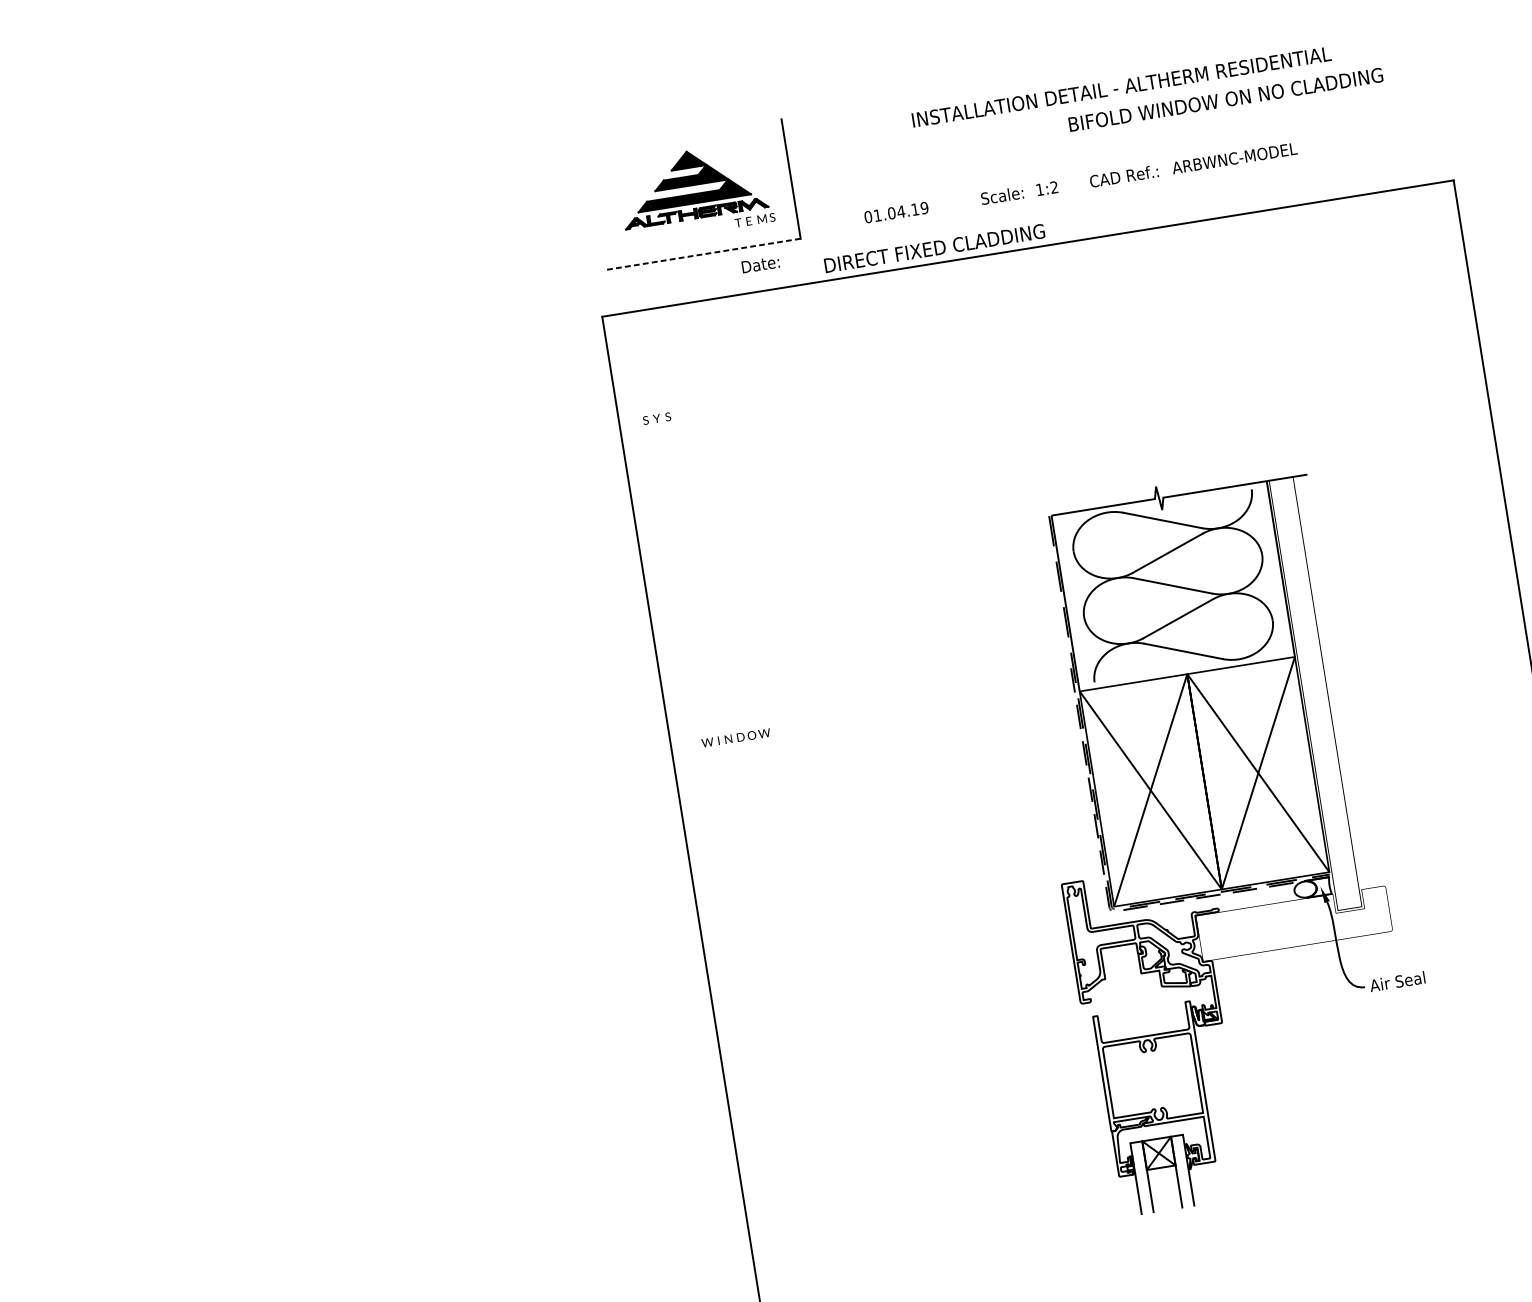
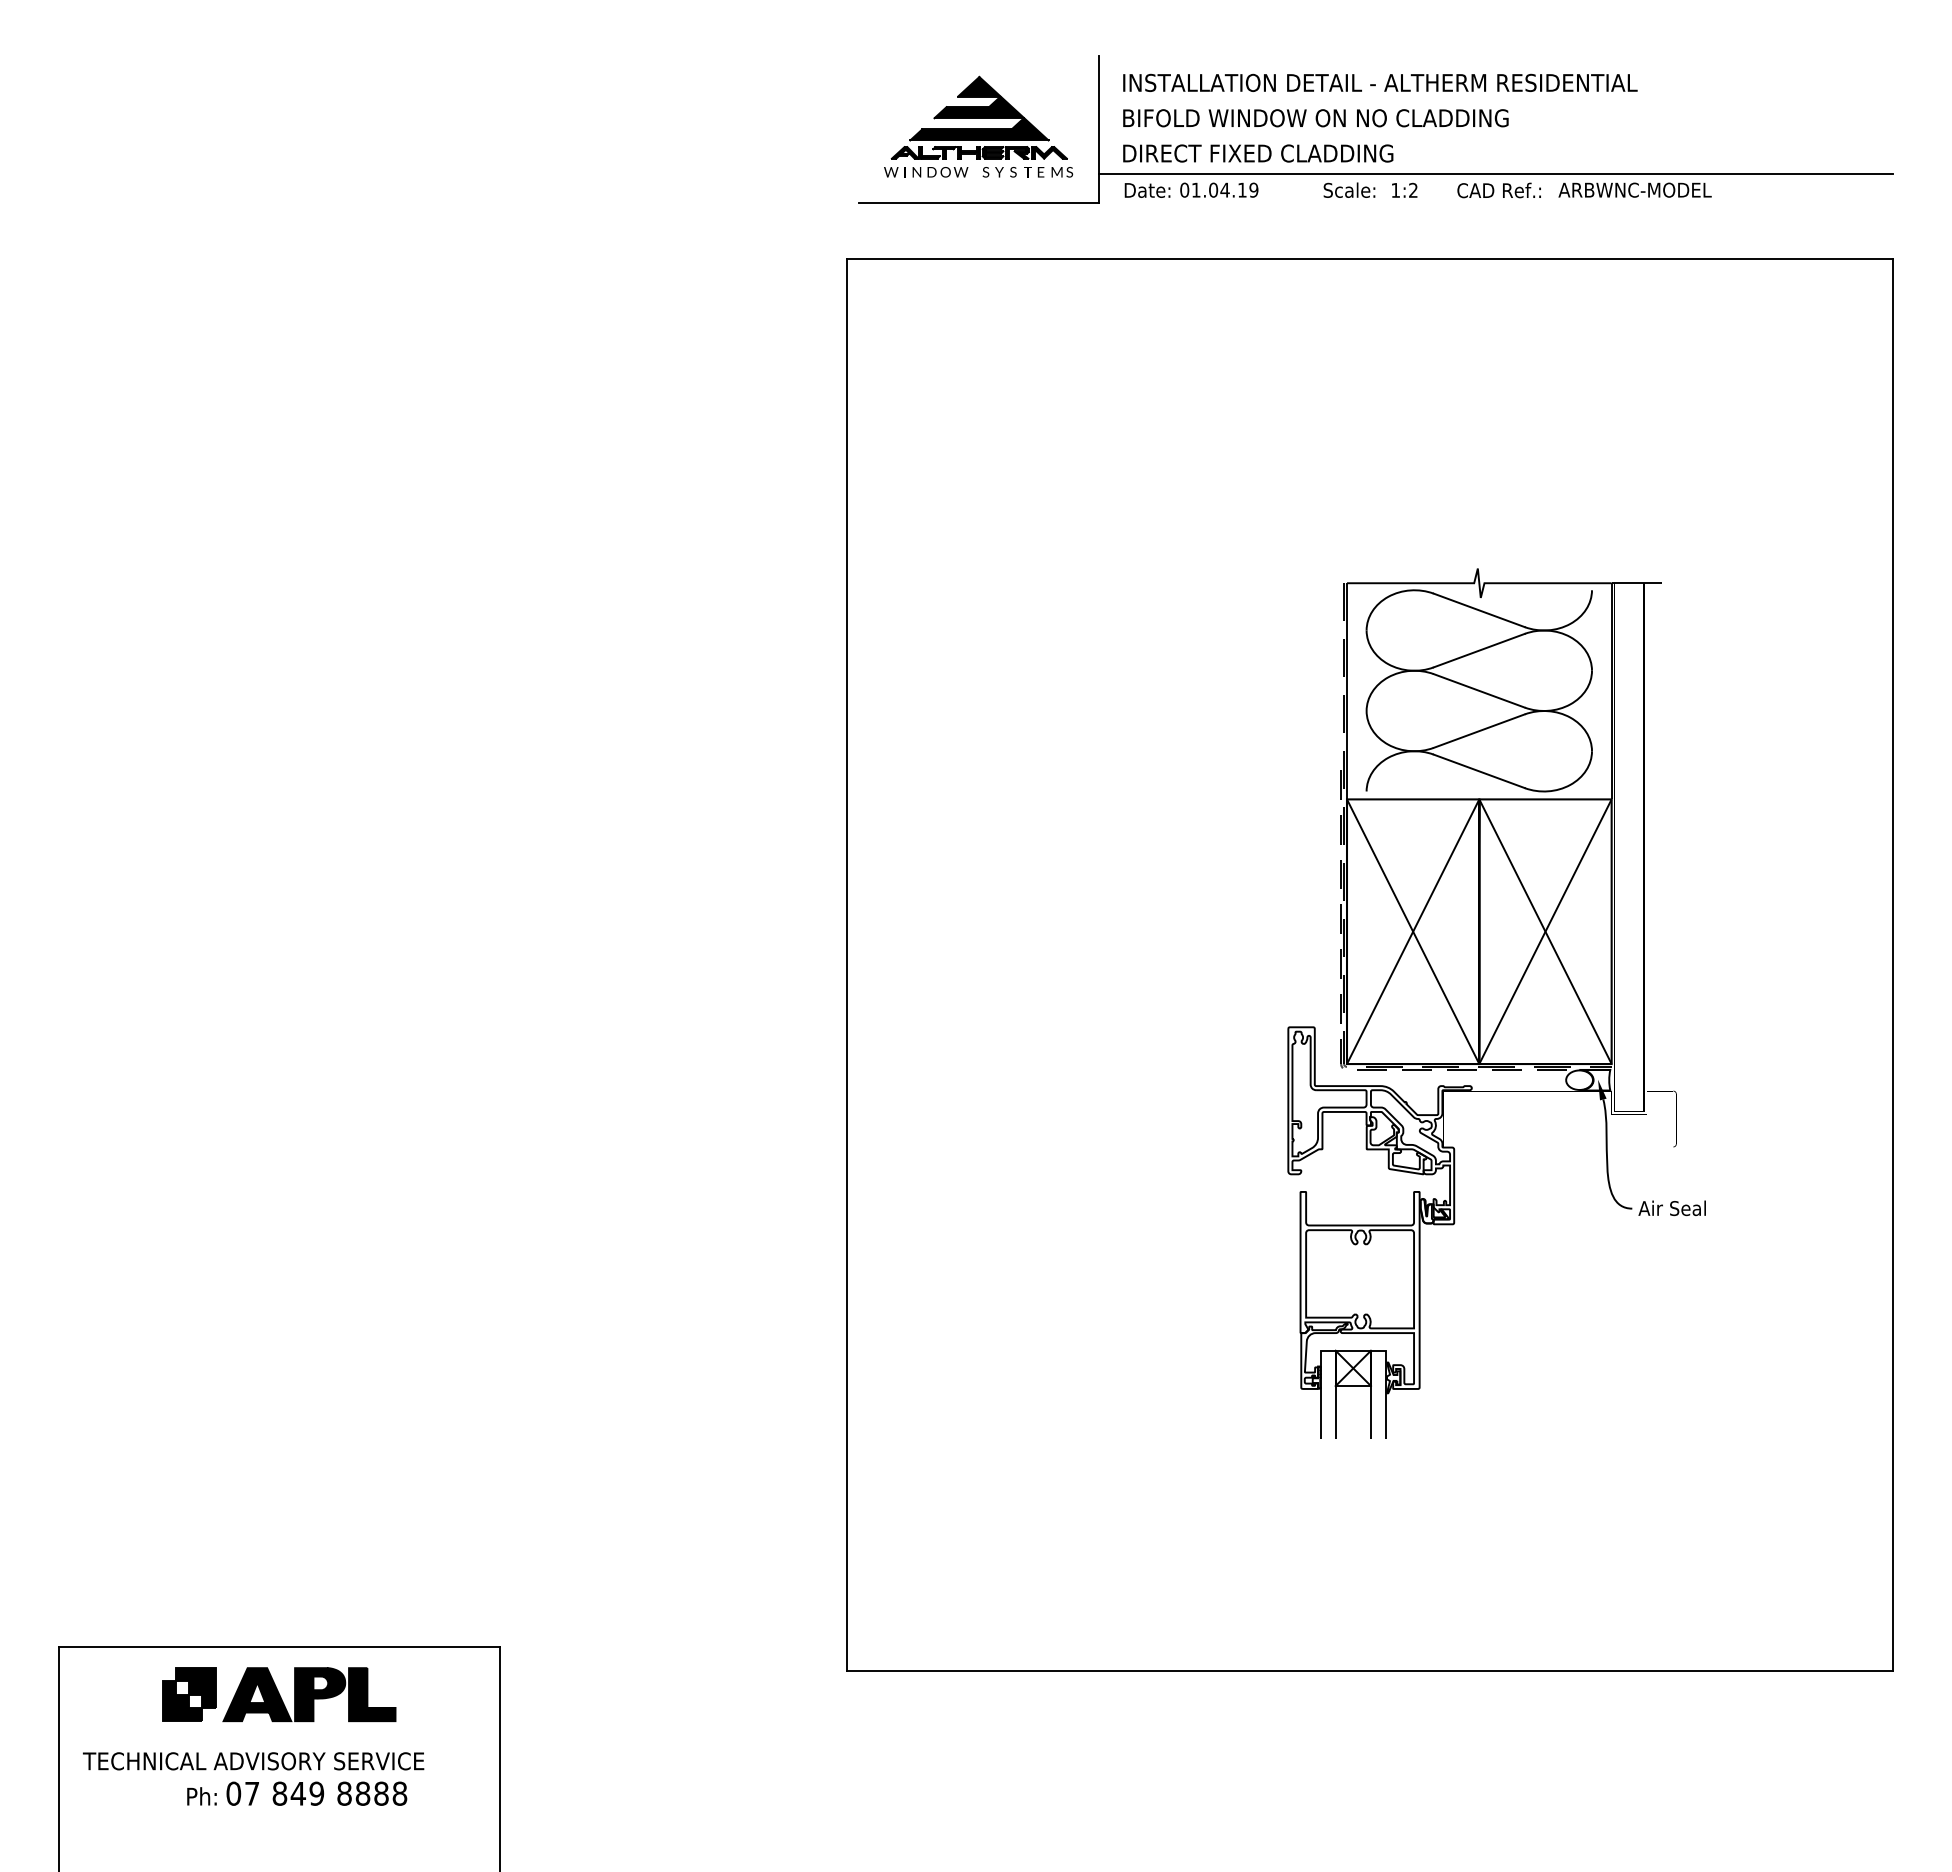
text: (1121, 86) -> (1380, 82), moved
text: (1225, 100) -> (1315, 118), moved
line: (1119, 163) -> (1496, 174), added
text: (934, 248) -> (1258, 153), moved
line: (702, 254) -> (978, 203), dashed -> solid
text: (760, 264) -> (1147, 190), moved
text: (656, 418) -> (999, 172), moved
text: (736, 738) -> (926, 172), moved

